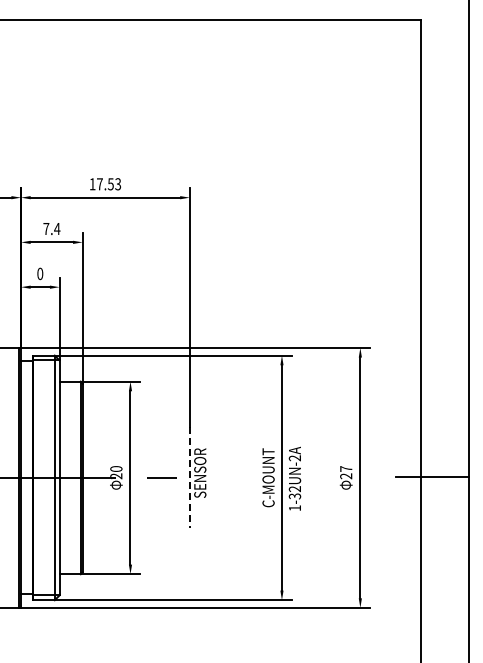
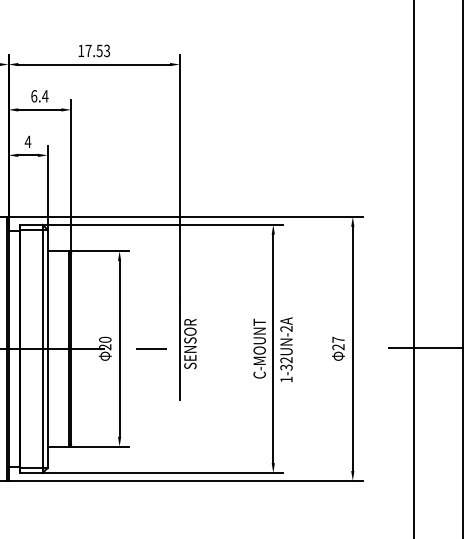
text: (46, 228) -> (34, 95), 7.4 -> 6.4
text: (40, 273) -> (28, 141), 0 -> 4
line: (189, 477) -> (179, 348), dashed -> solid

